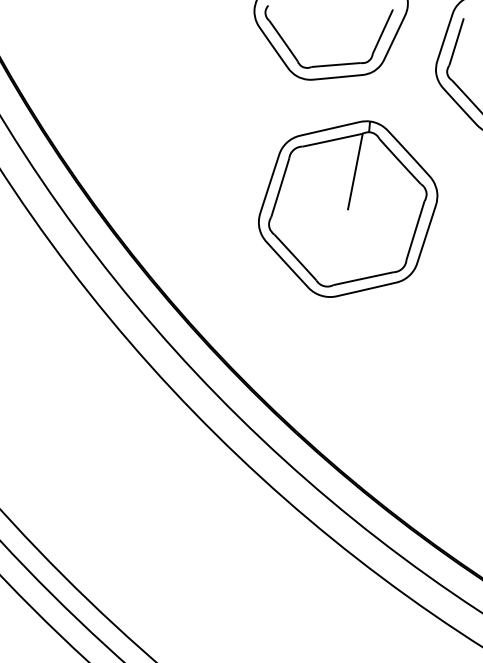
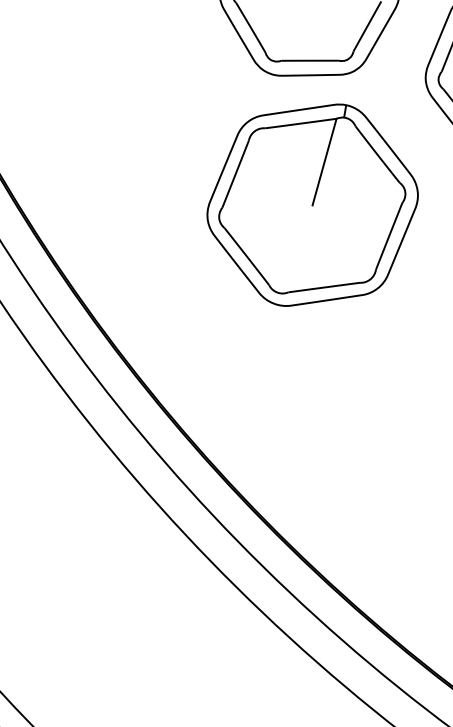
part: (348, 208) -> (313, 204), moved

